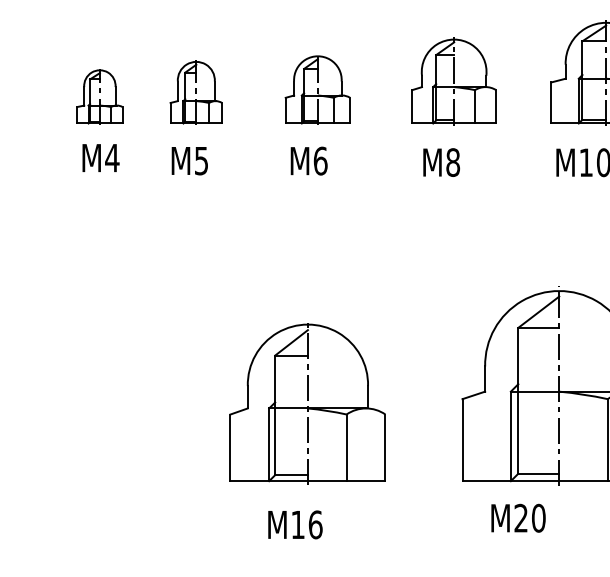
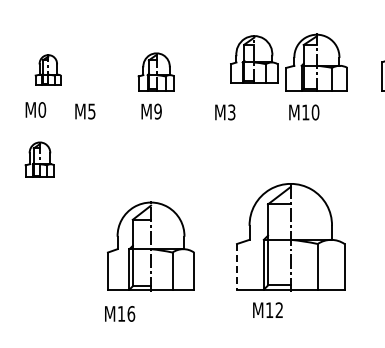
part: (454, 81) -> (254, 59), moved
part: (195, 92) -> (39, 159), moved
part: (98, 96) -> (47, 69), moved
text: (112, 157) -> (42, 109), M4 -> M0
text: (319, 160) -> (157, 111), M6 -> M9
text: (452, 162) -> (231, 112), M8 -> M3
line: (461, 439) -> (236, 266), solid -> dashed
text: (529, 518) -> (274, 310), M20 -> M12
text: (296, 524) -> (120, 313), moved

